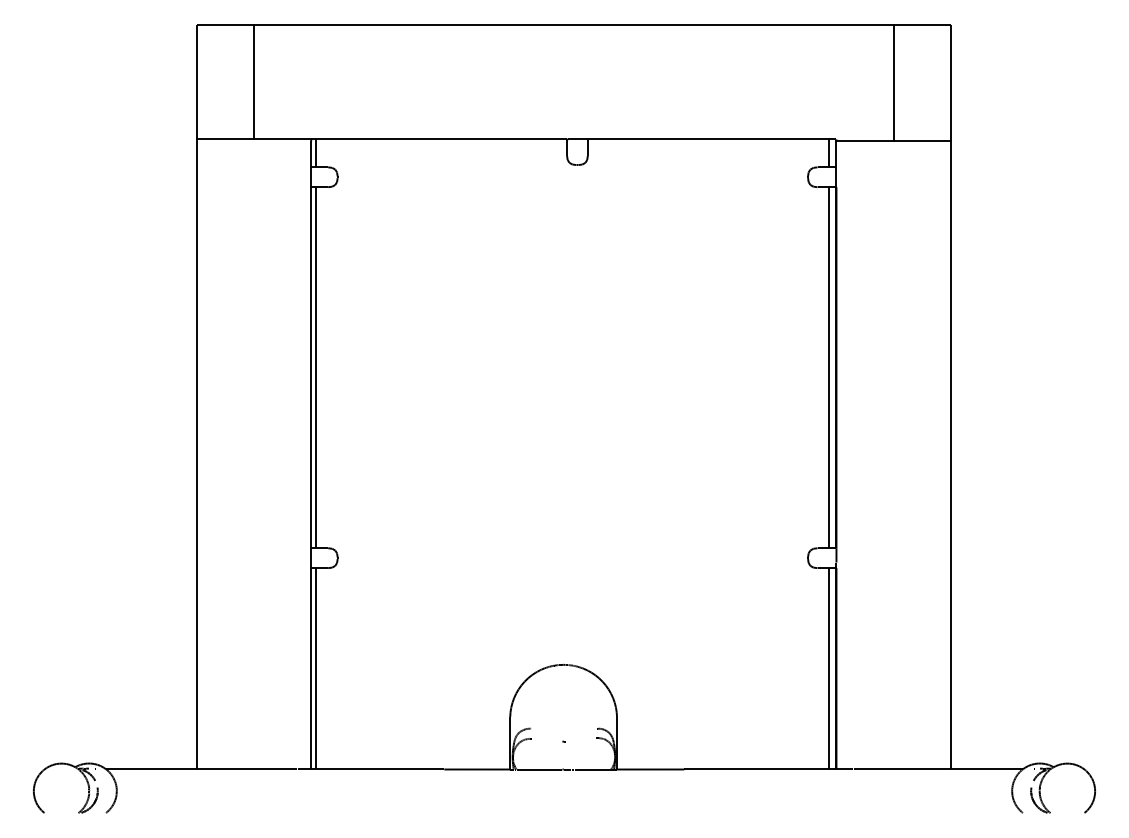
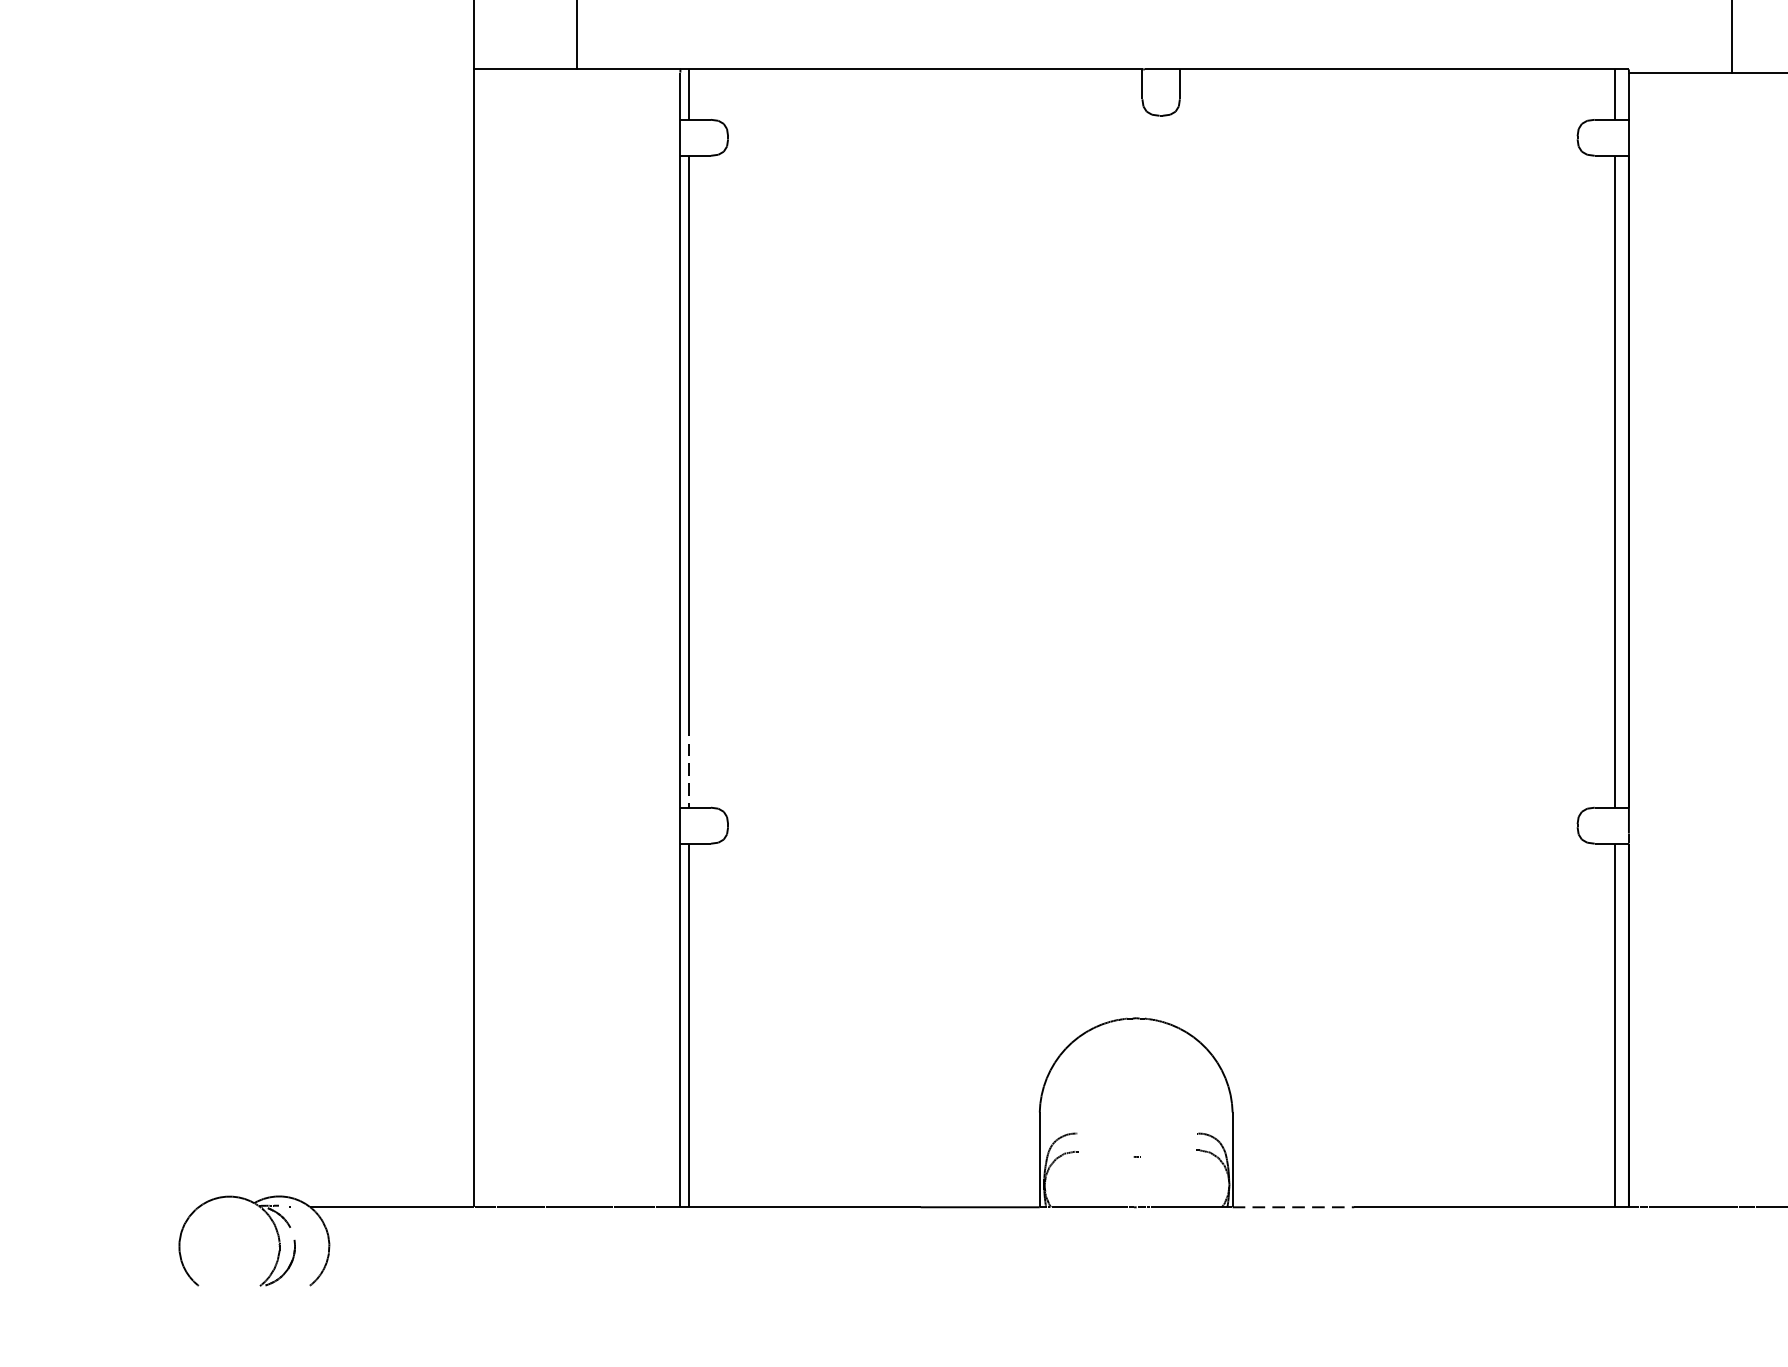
line: (316, 525) -> (689, 766), solid -> dashed
line: (650, 769) -> (1293, 1207), solid -> dashed

